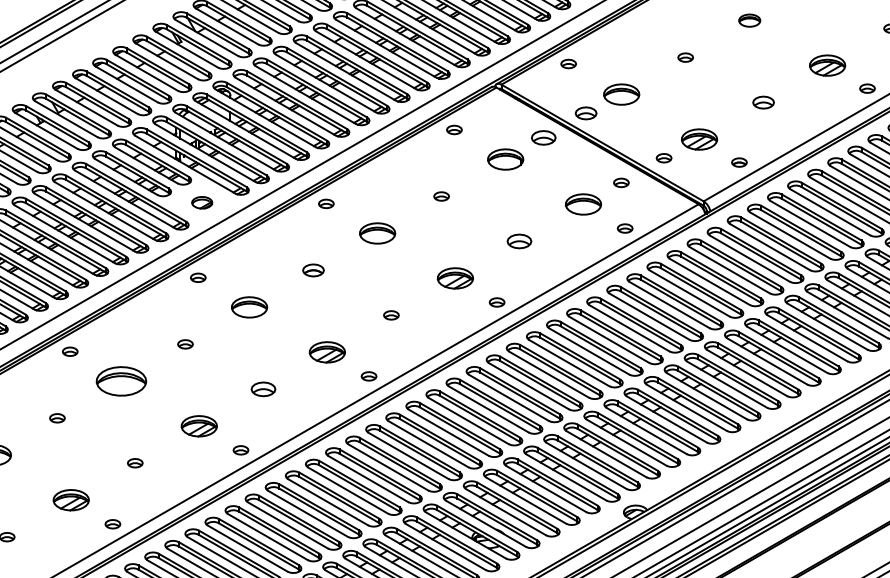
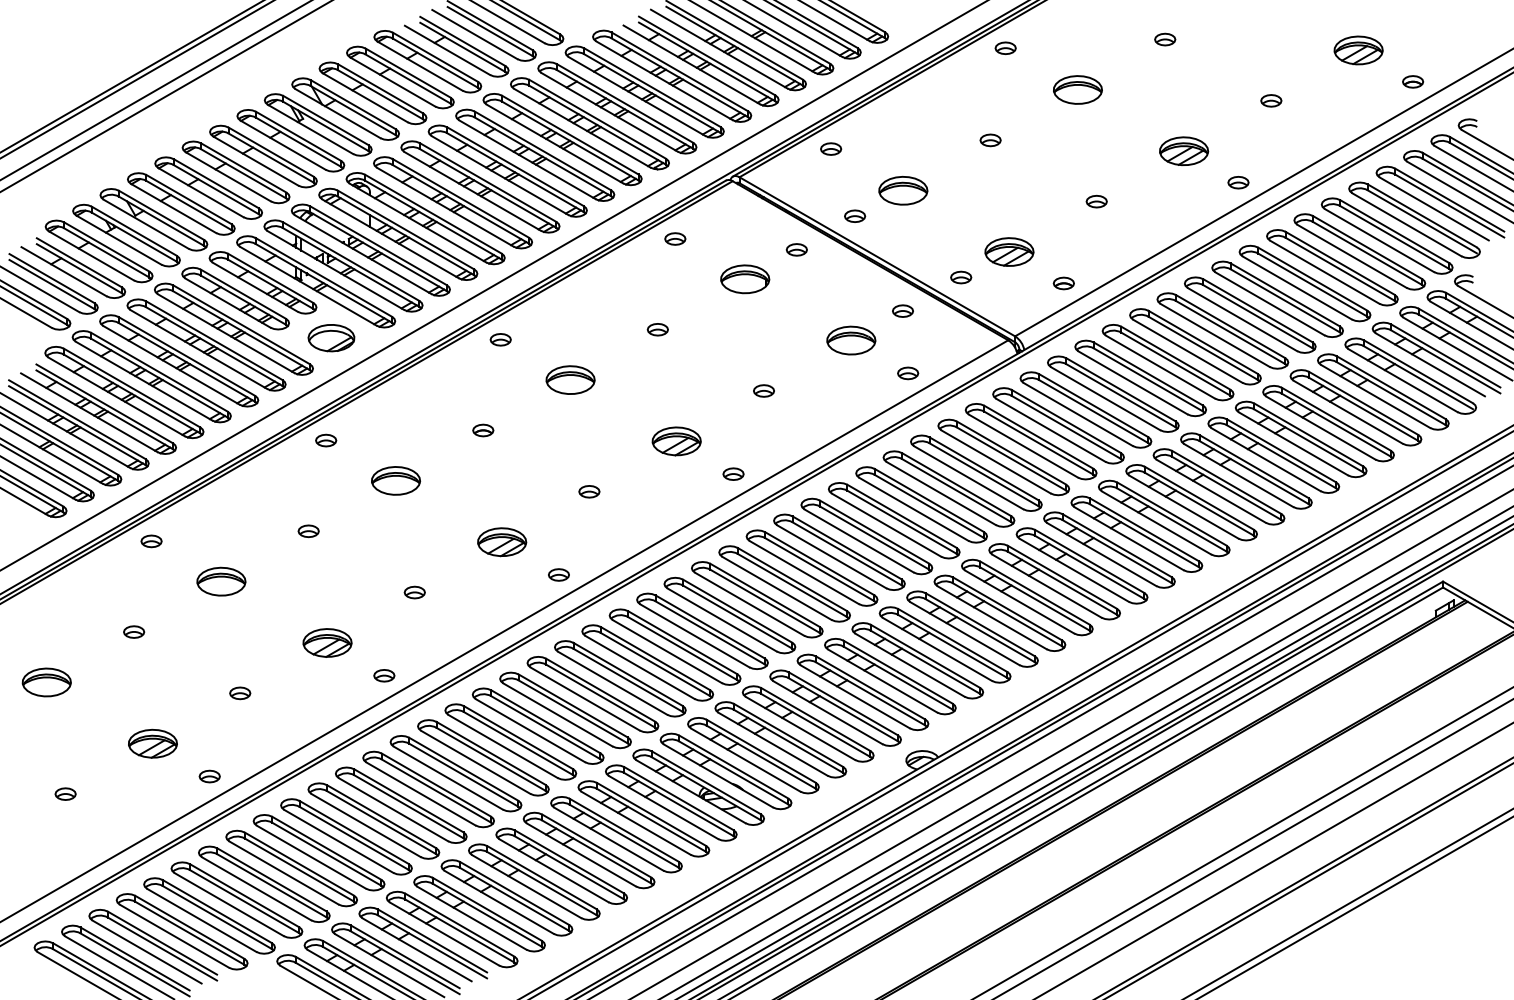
part: (749, 20) -> (1077, 89), size x1.67
part: (763, 102) -> (1096, 201), size x0.71
part: (586, 112) -> (855, 215), size x0.71
part: (543, 137) -> (796, 249), size x0.62
part: (202, 202) -> (331, 338), size x1.67
part: (519, 241) -> (763, 390), size x0.62
part: (313, 270) -> (483, 430), size x0.71
part: (121, 381) -> (221, 581), size x0.71
part: (263, 389) -> (414, 592), size x0.62

